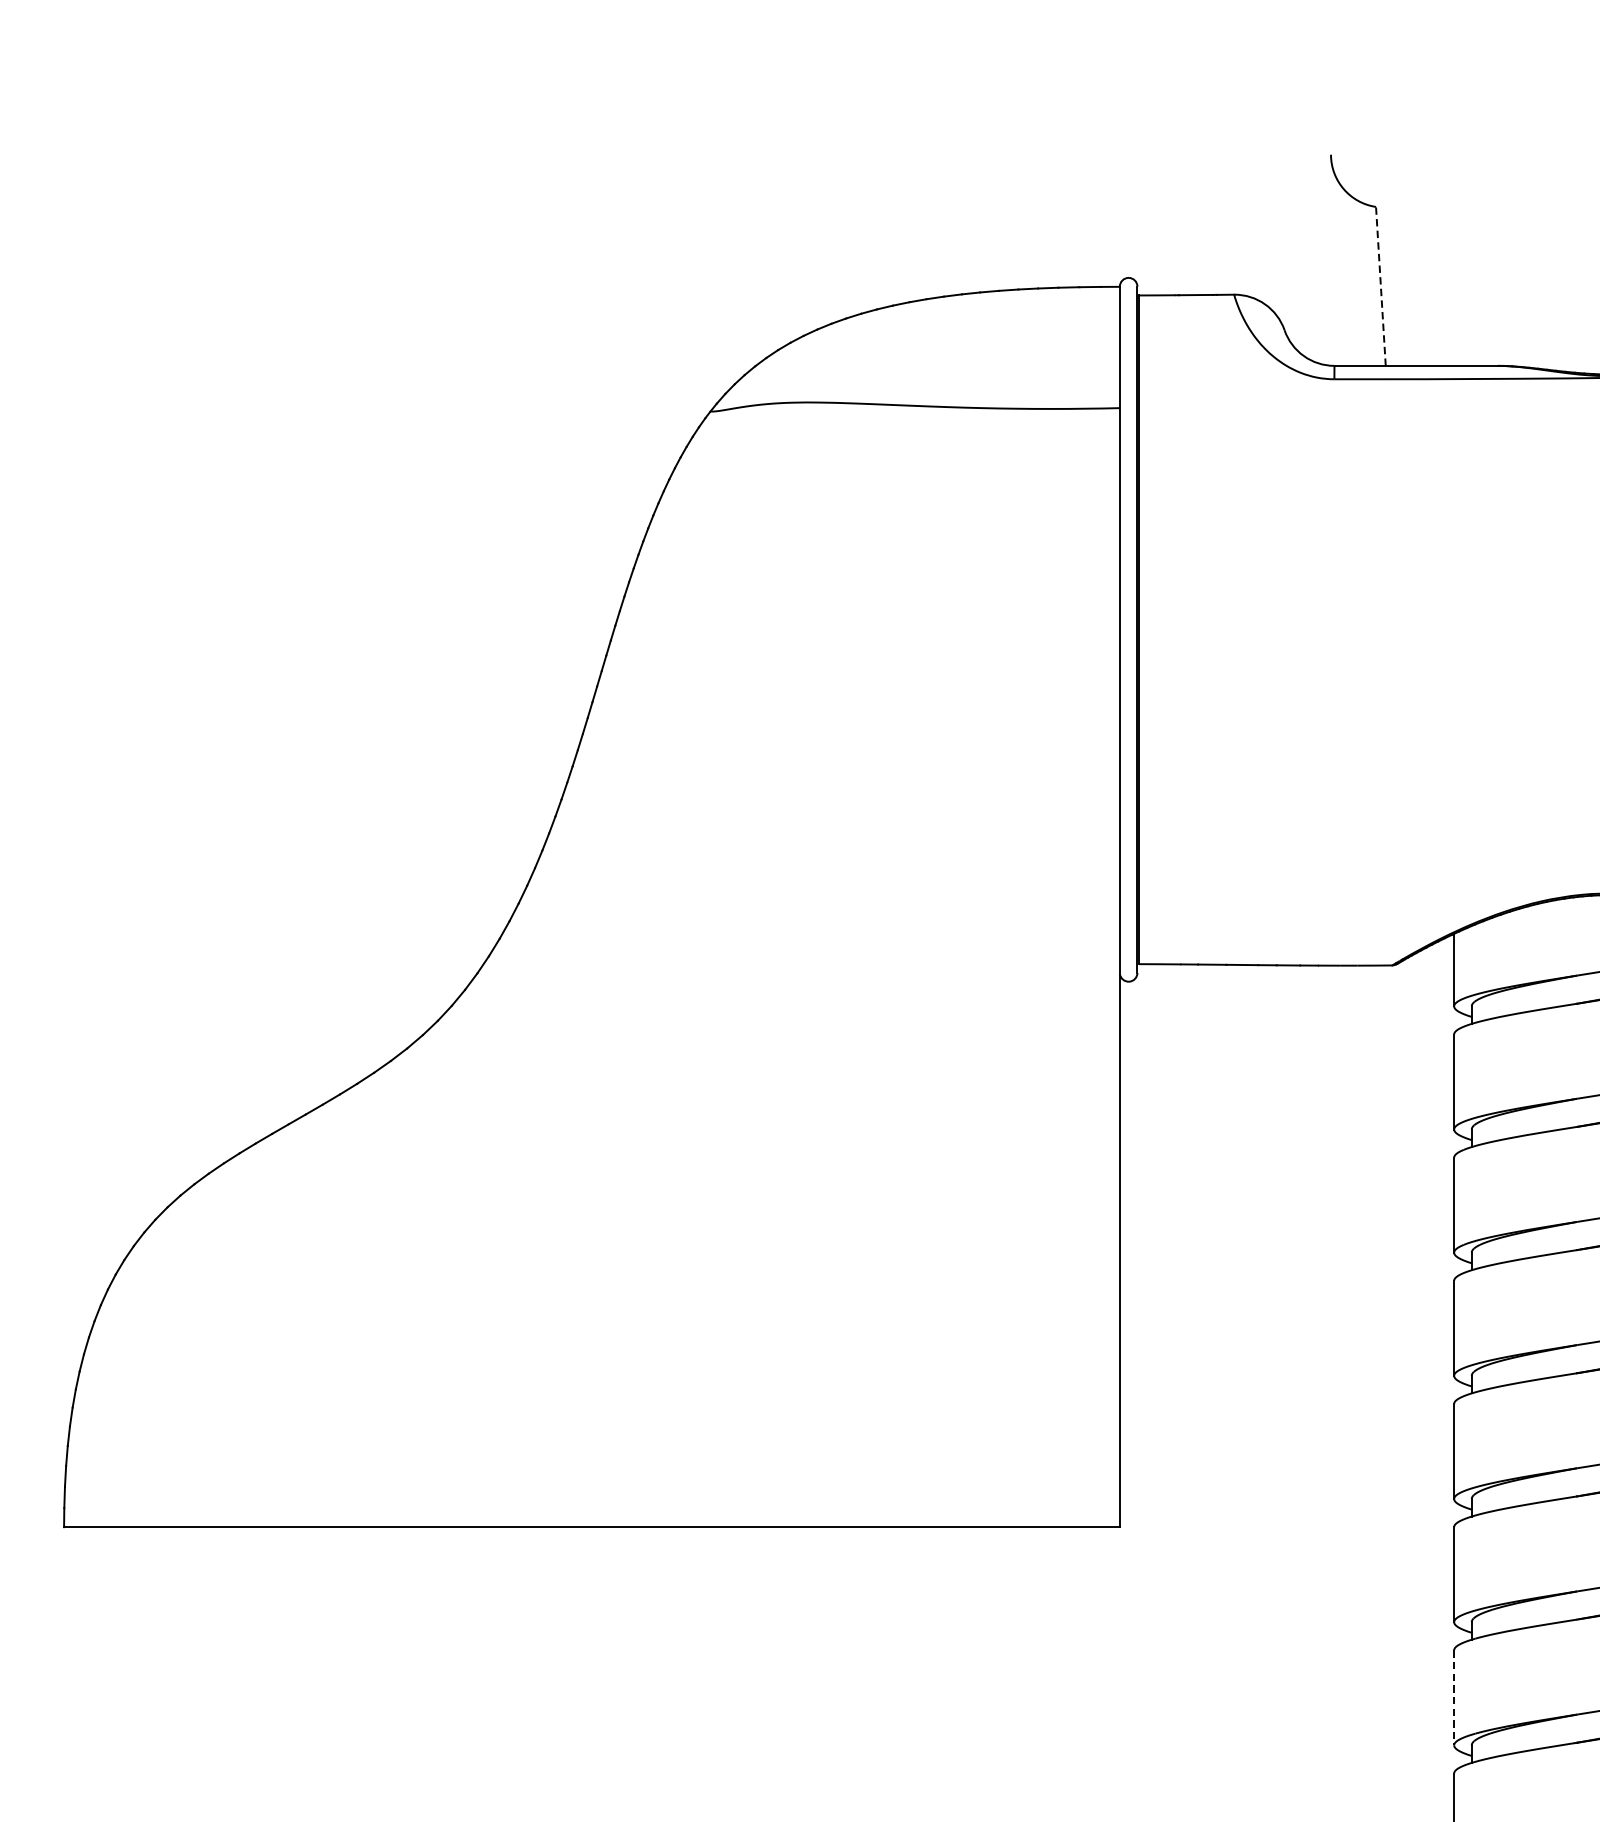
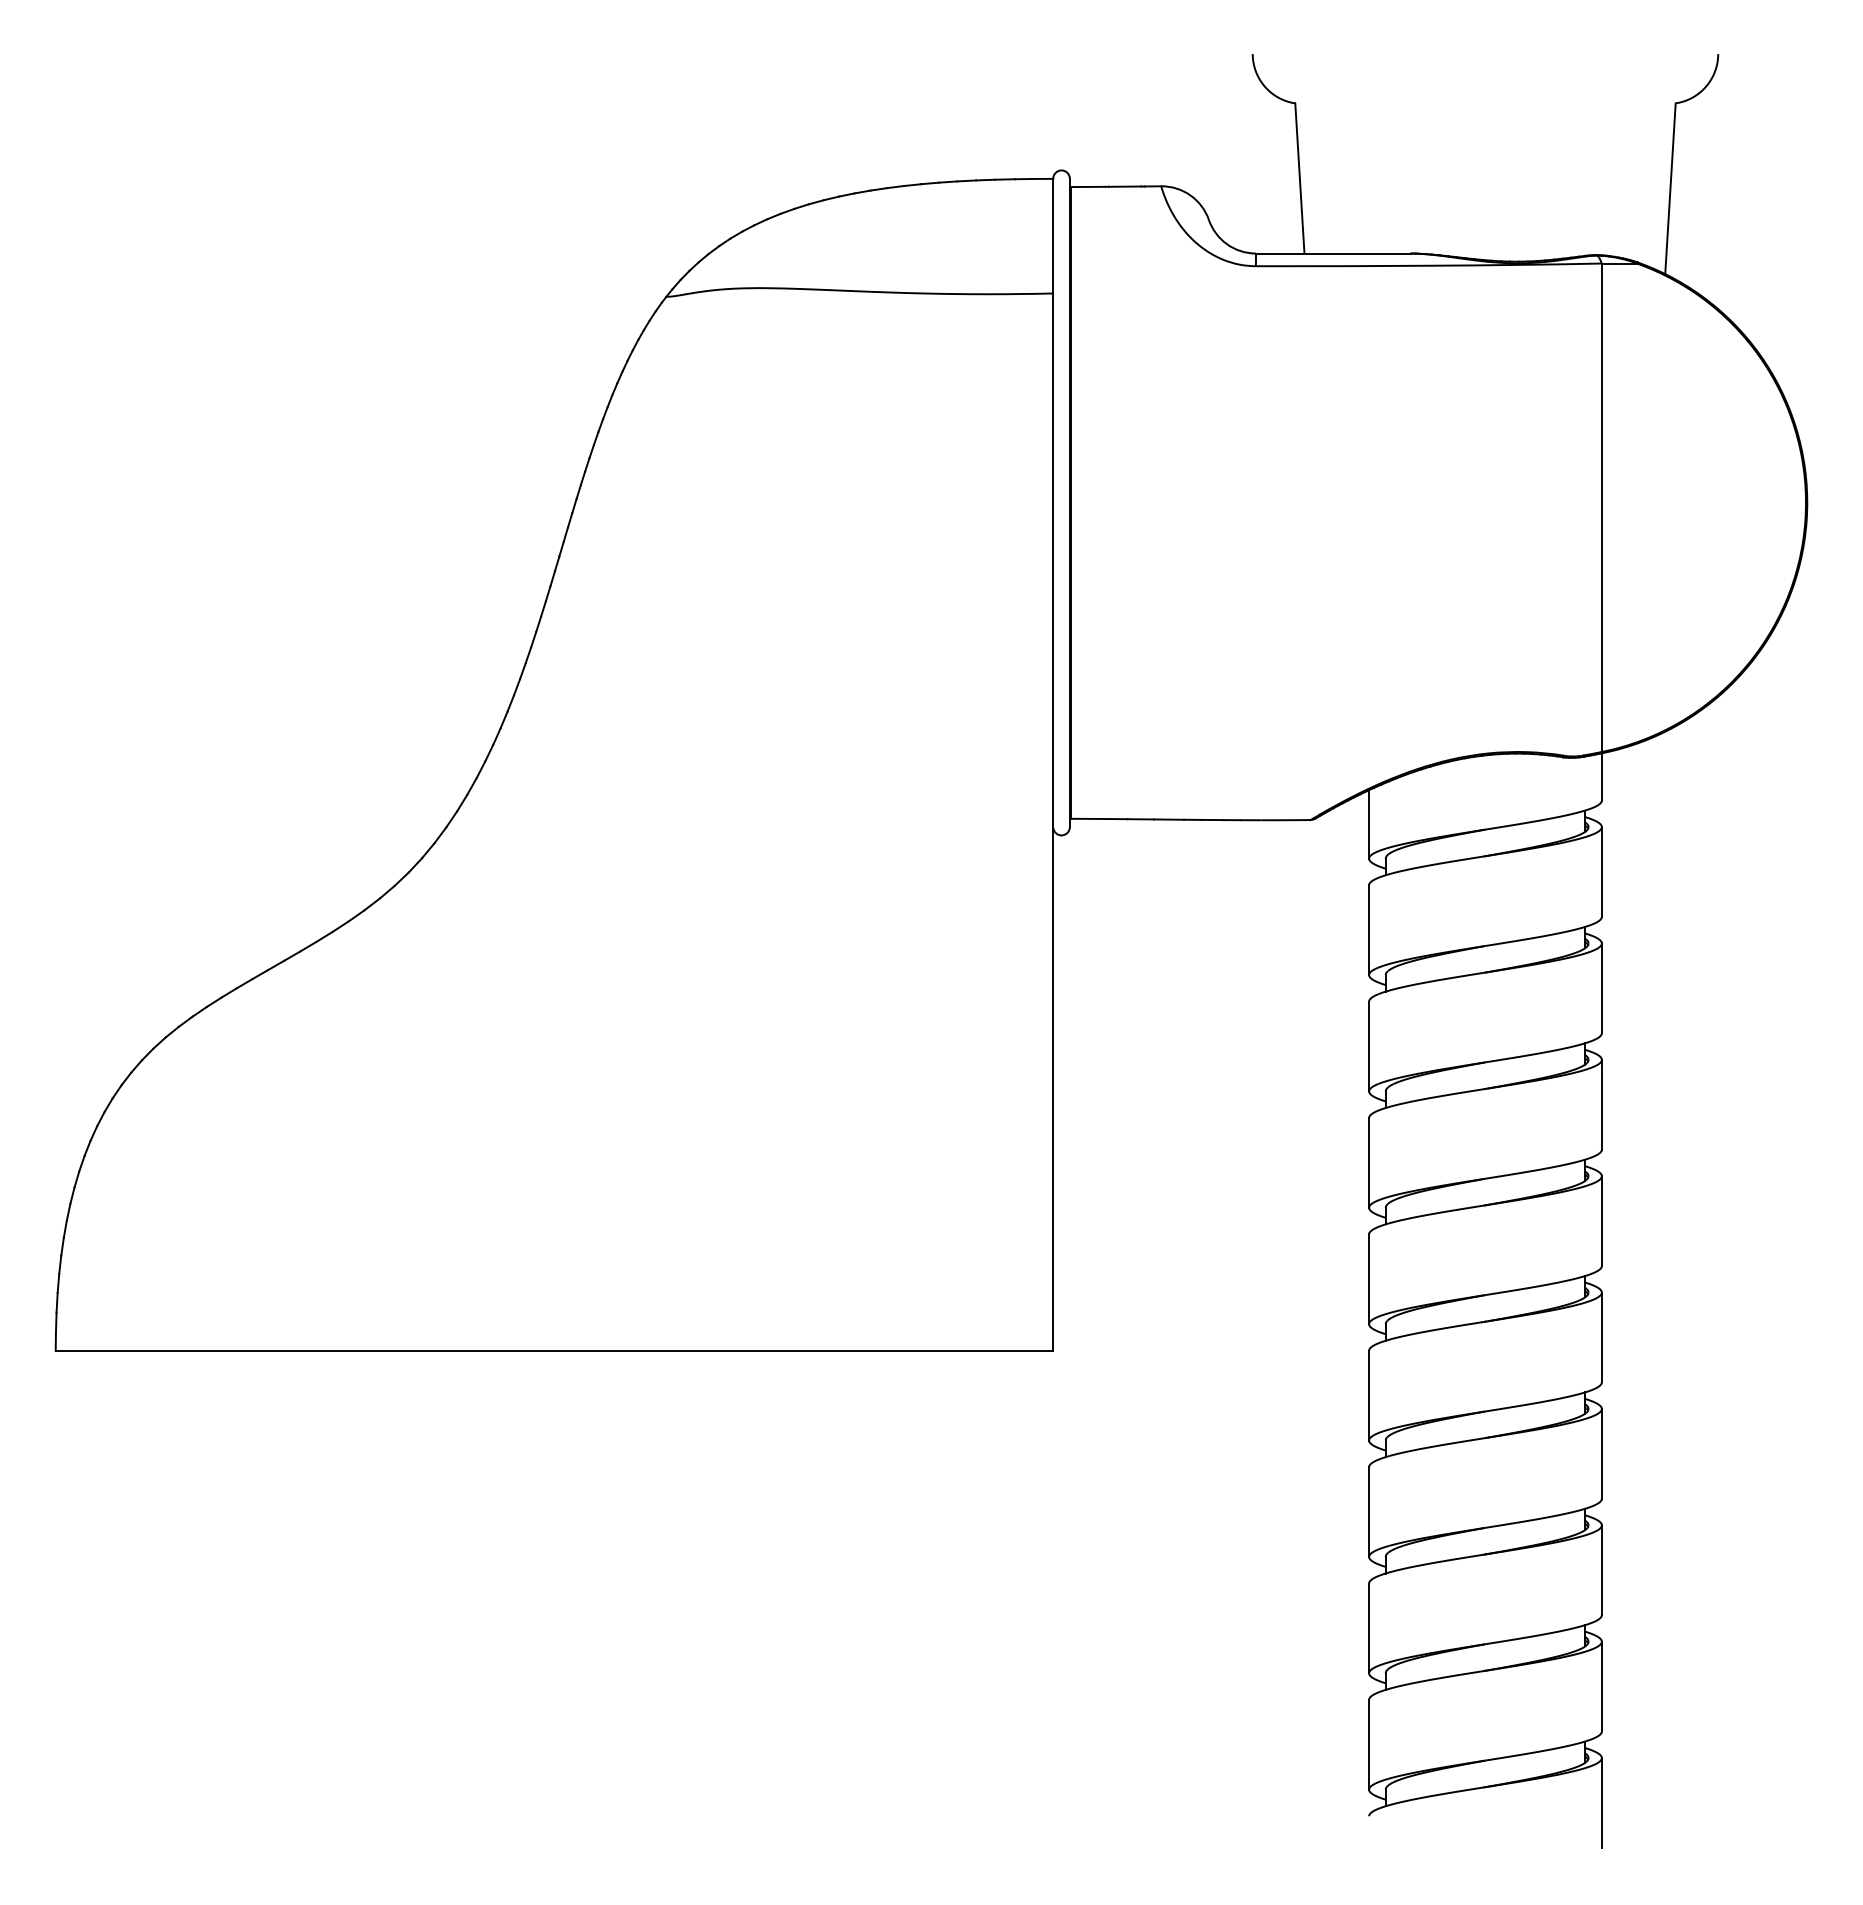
line: (1380, 285) -> (1299, 177), dashed -> solid
line: (1454, 1698) -> (1369, 1512), dashed -> solid

